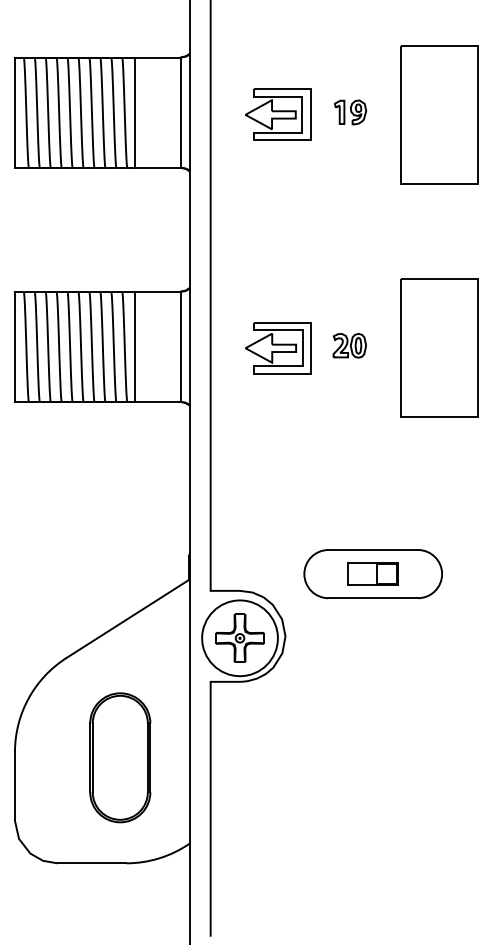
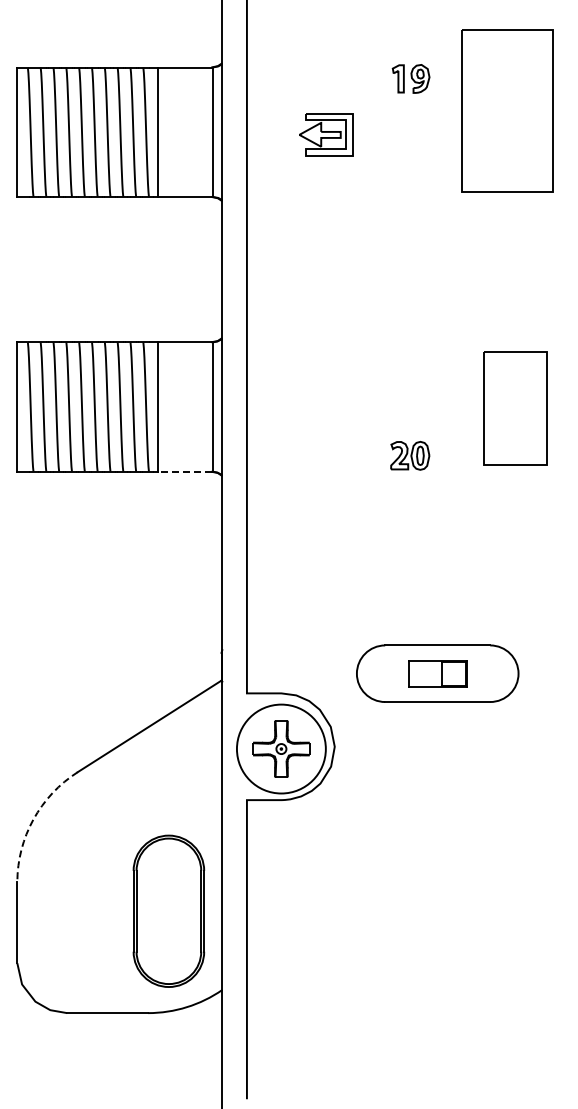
part: (350, 112) -> (410, 78), moved
part: (278, 114) -> (326, 134), size x0.7
part: (439, 114) -> (507, 110), moved
part: (350, 345) -> (410, 455), moved
part: (278, 348) -> (326, 408), removed
part: (439, 348) -> (515, 408), size x0.7
line: (157, 401) -> (184, 471), solid -> dashed
arc: (28, 698) -> (33, 819), solid -> dashed
part: (119, 757) -> (168, 910), moved

